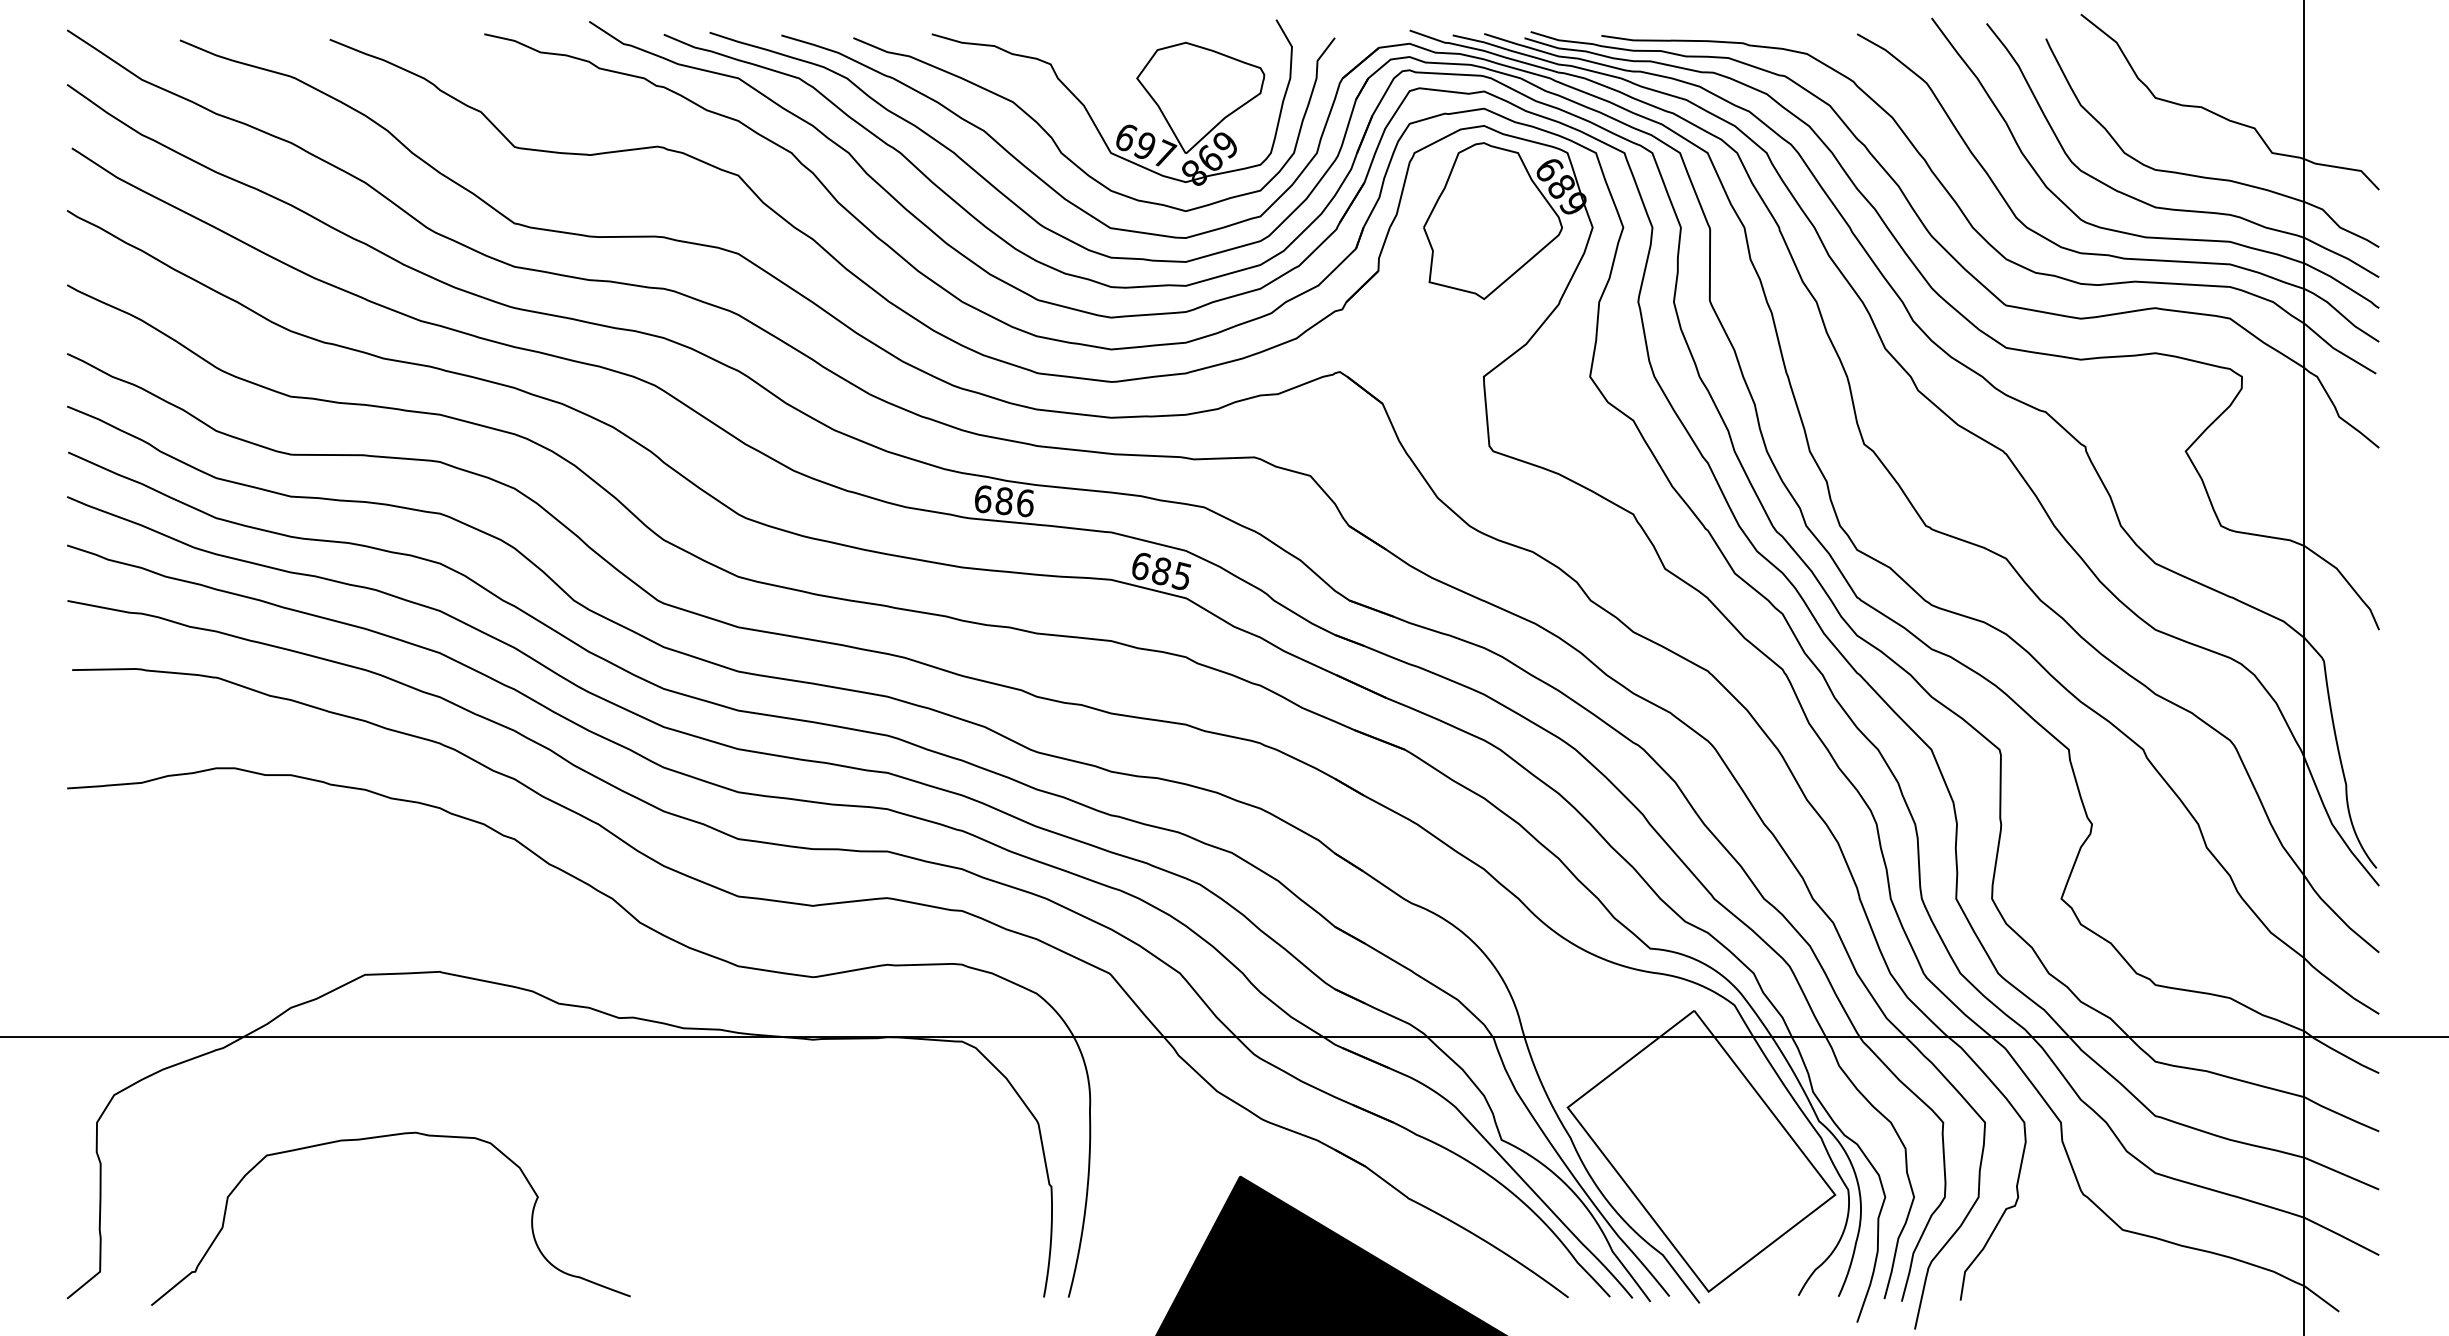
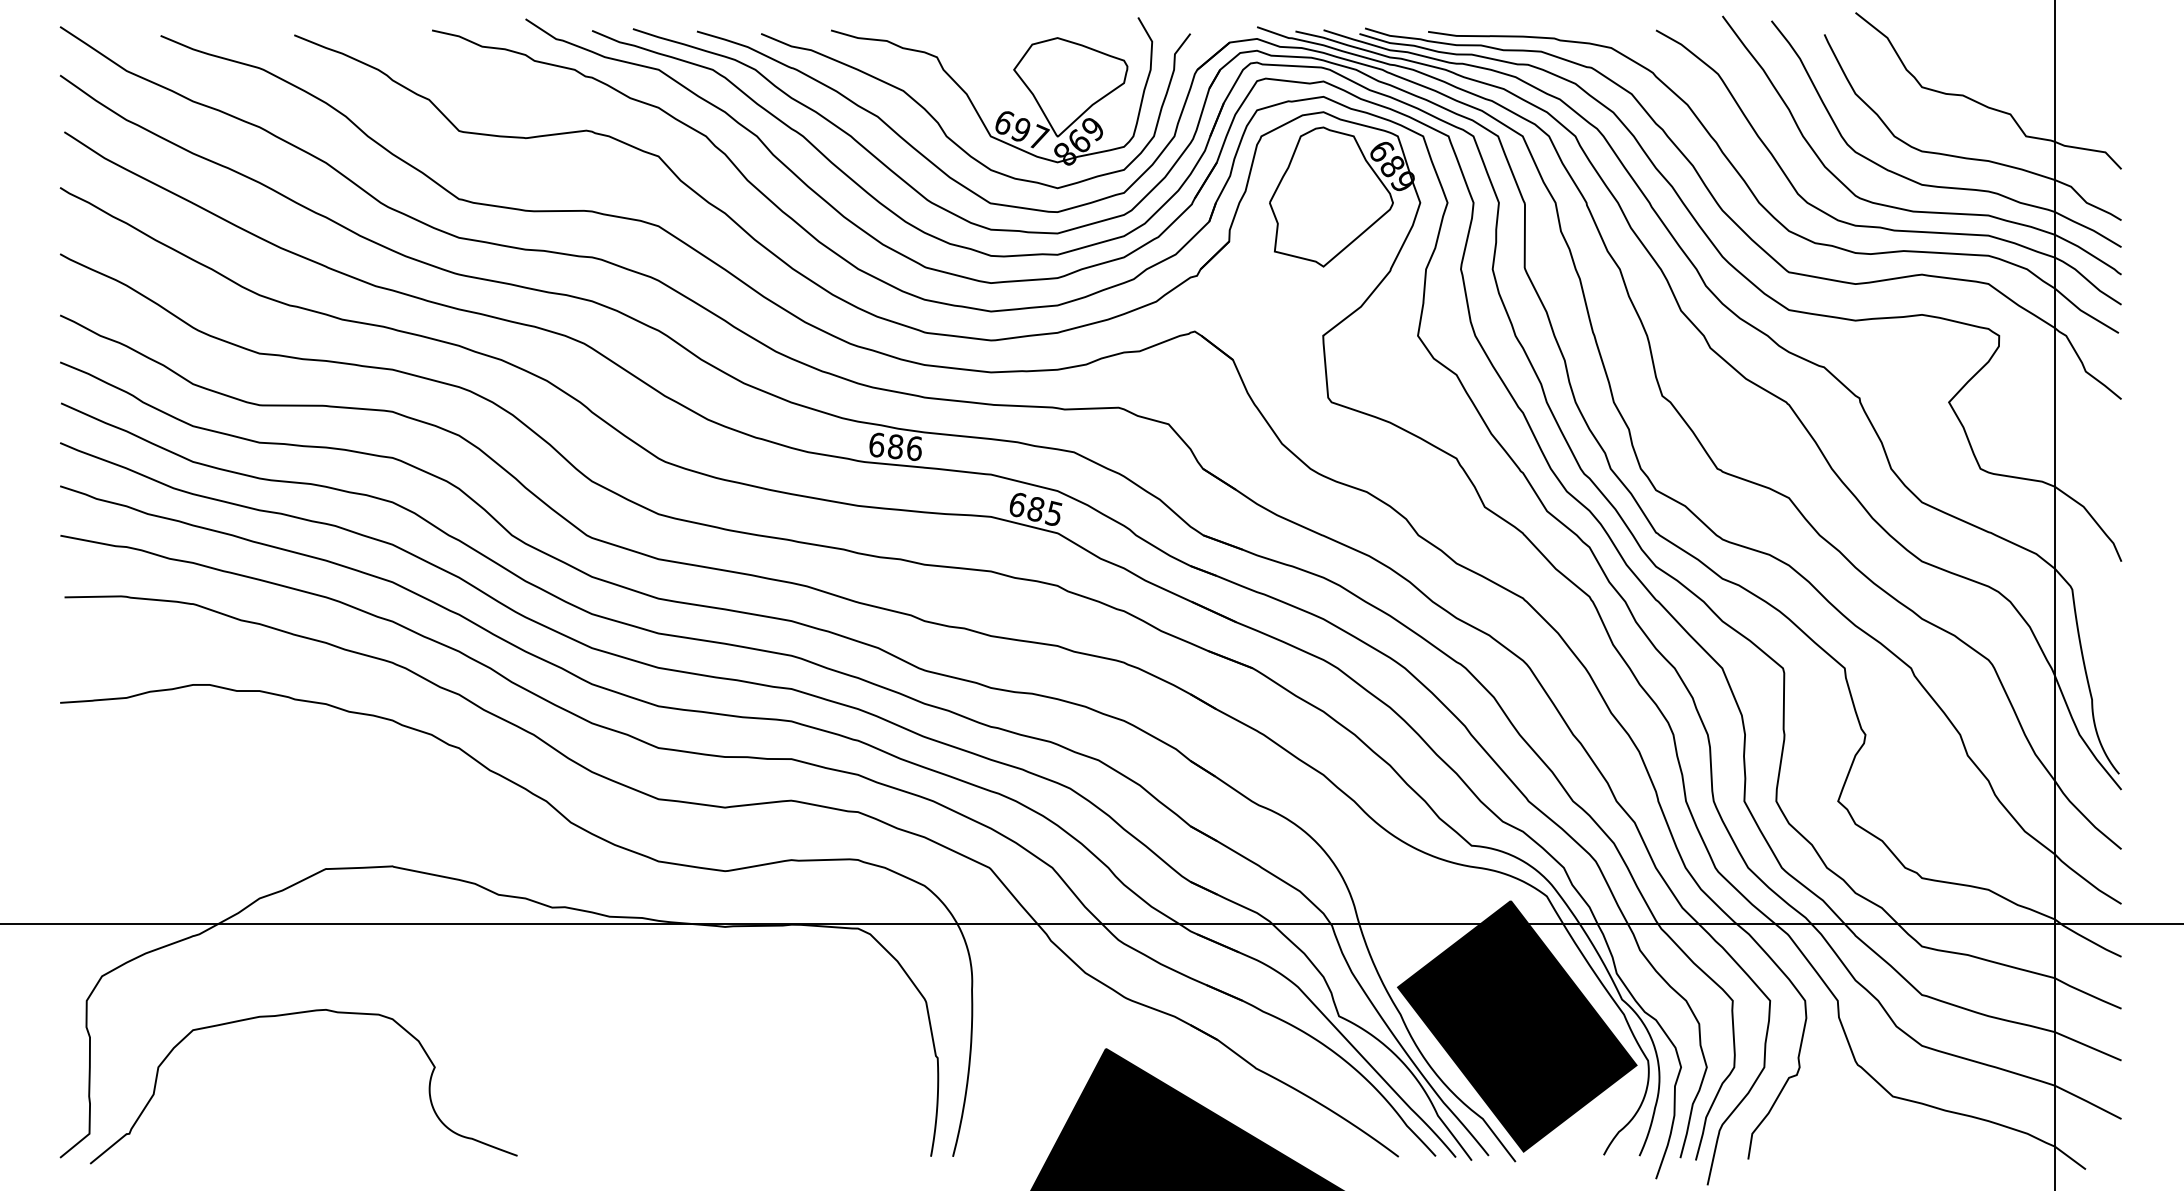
curve: (381, 1137) -> (295, 1014), moved
fill: (1701, 1151) -> (1517, 1026), added

